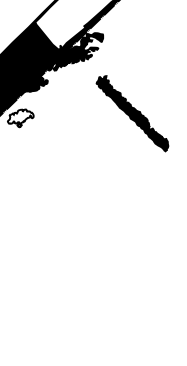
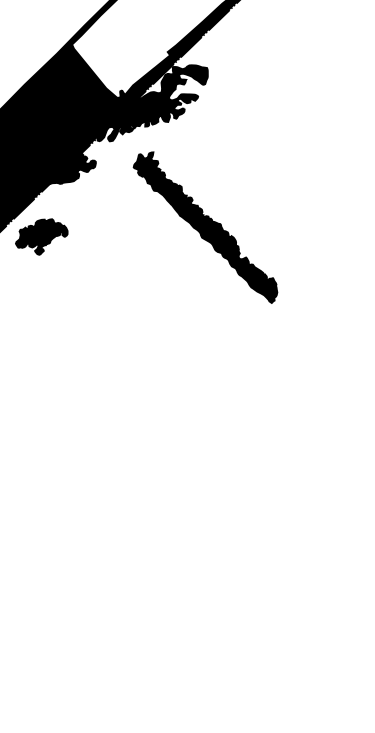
part: (132, 113) -> (205, 227), moved
fill: (20, 118) -> (41, 237), added

